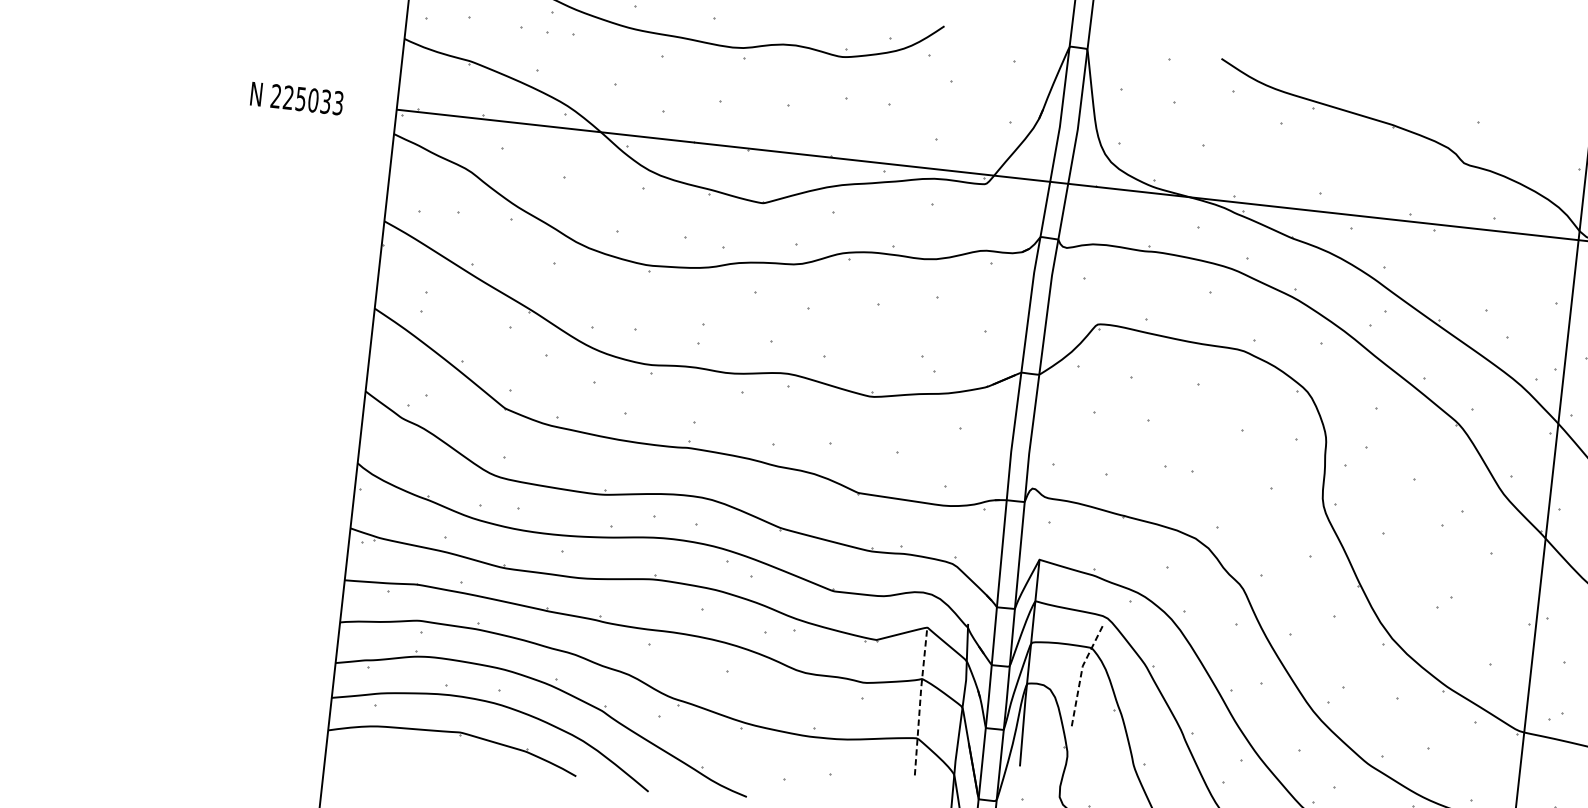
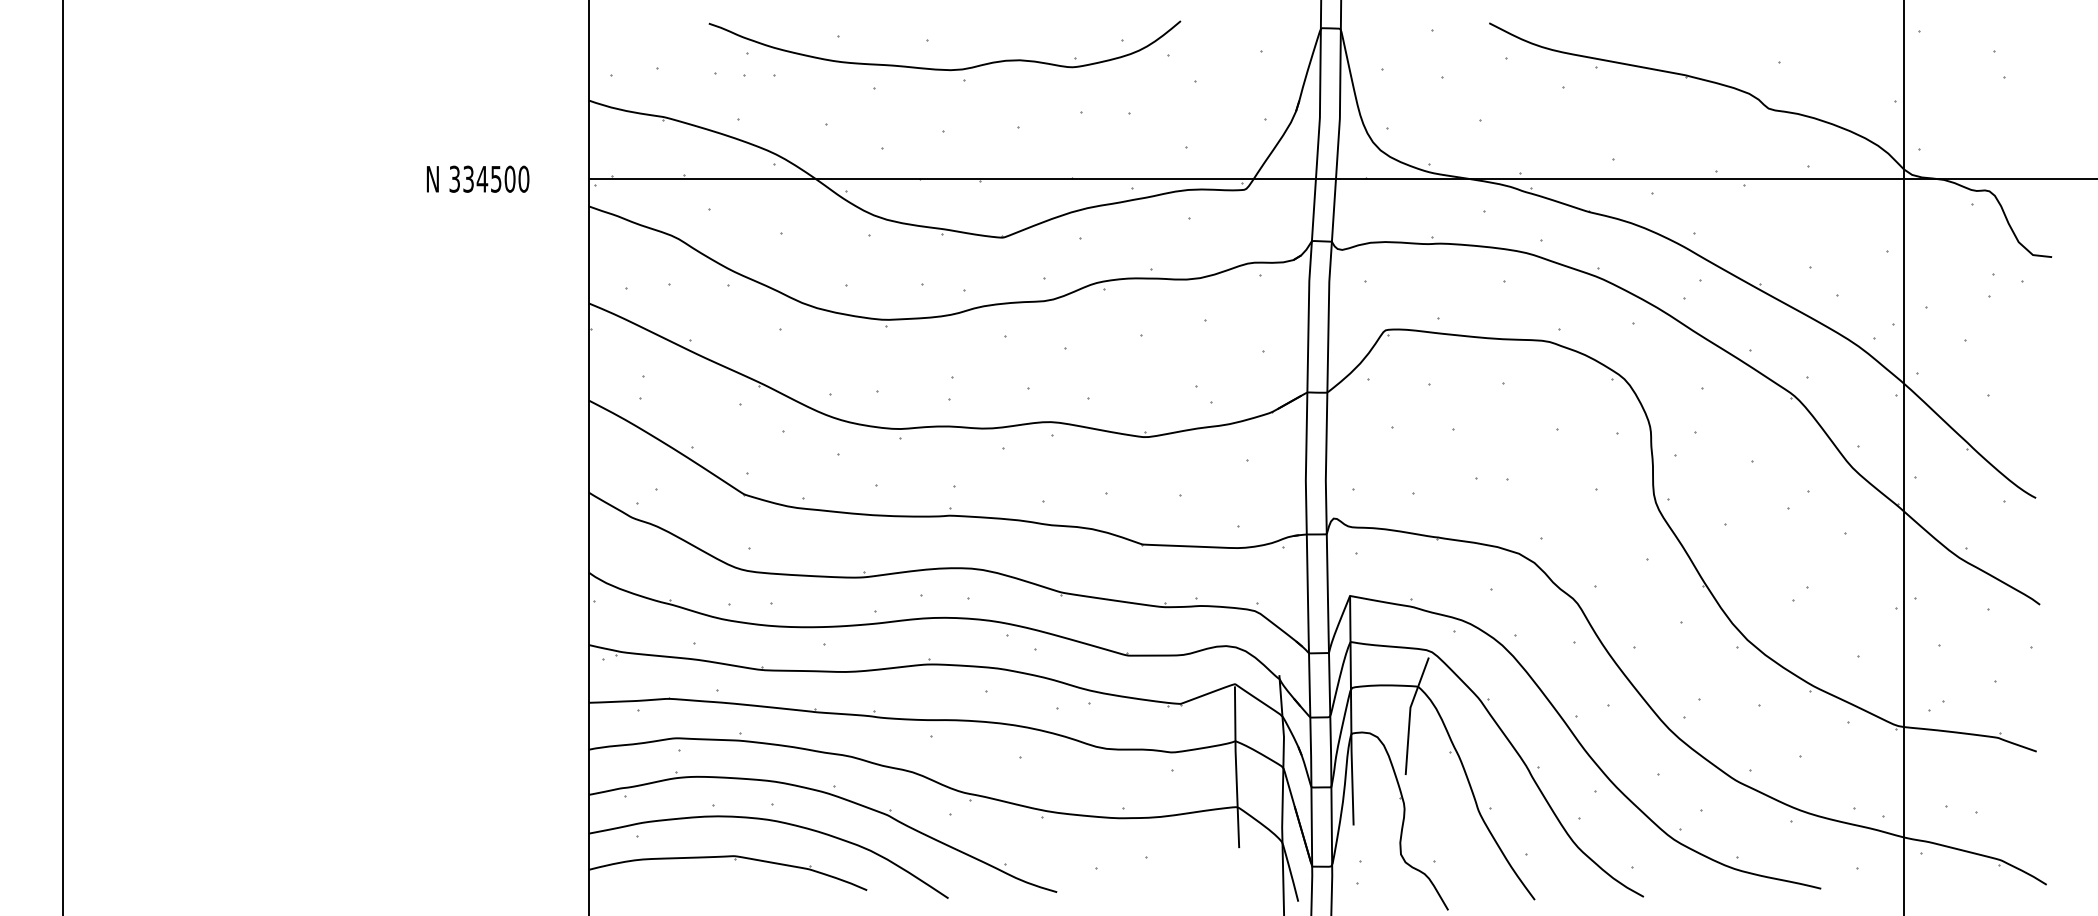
text: (307, 99) -> (489, 178), 225033 -> 334500
line: (1082, 671) -> (1410, 713), dashed -> solid
line: (920, 701) -> (1236, 766), dashed -> solid

